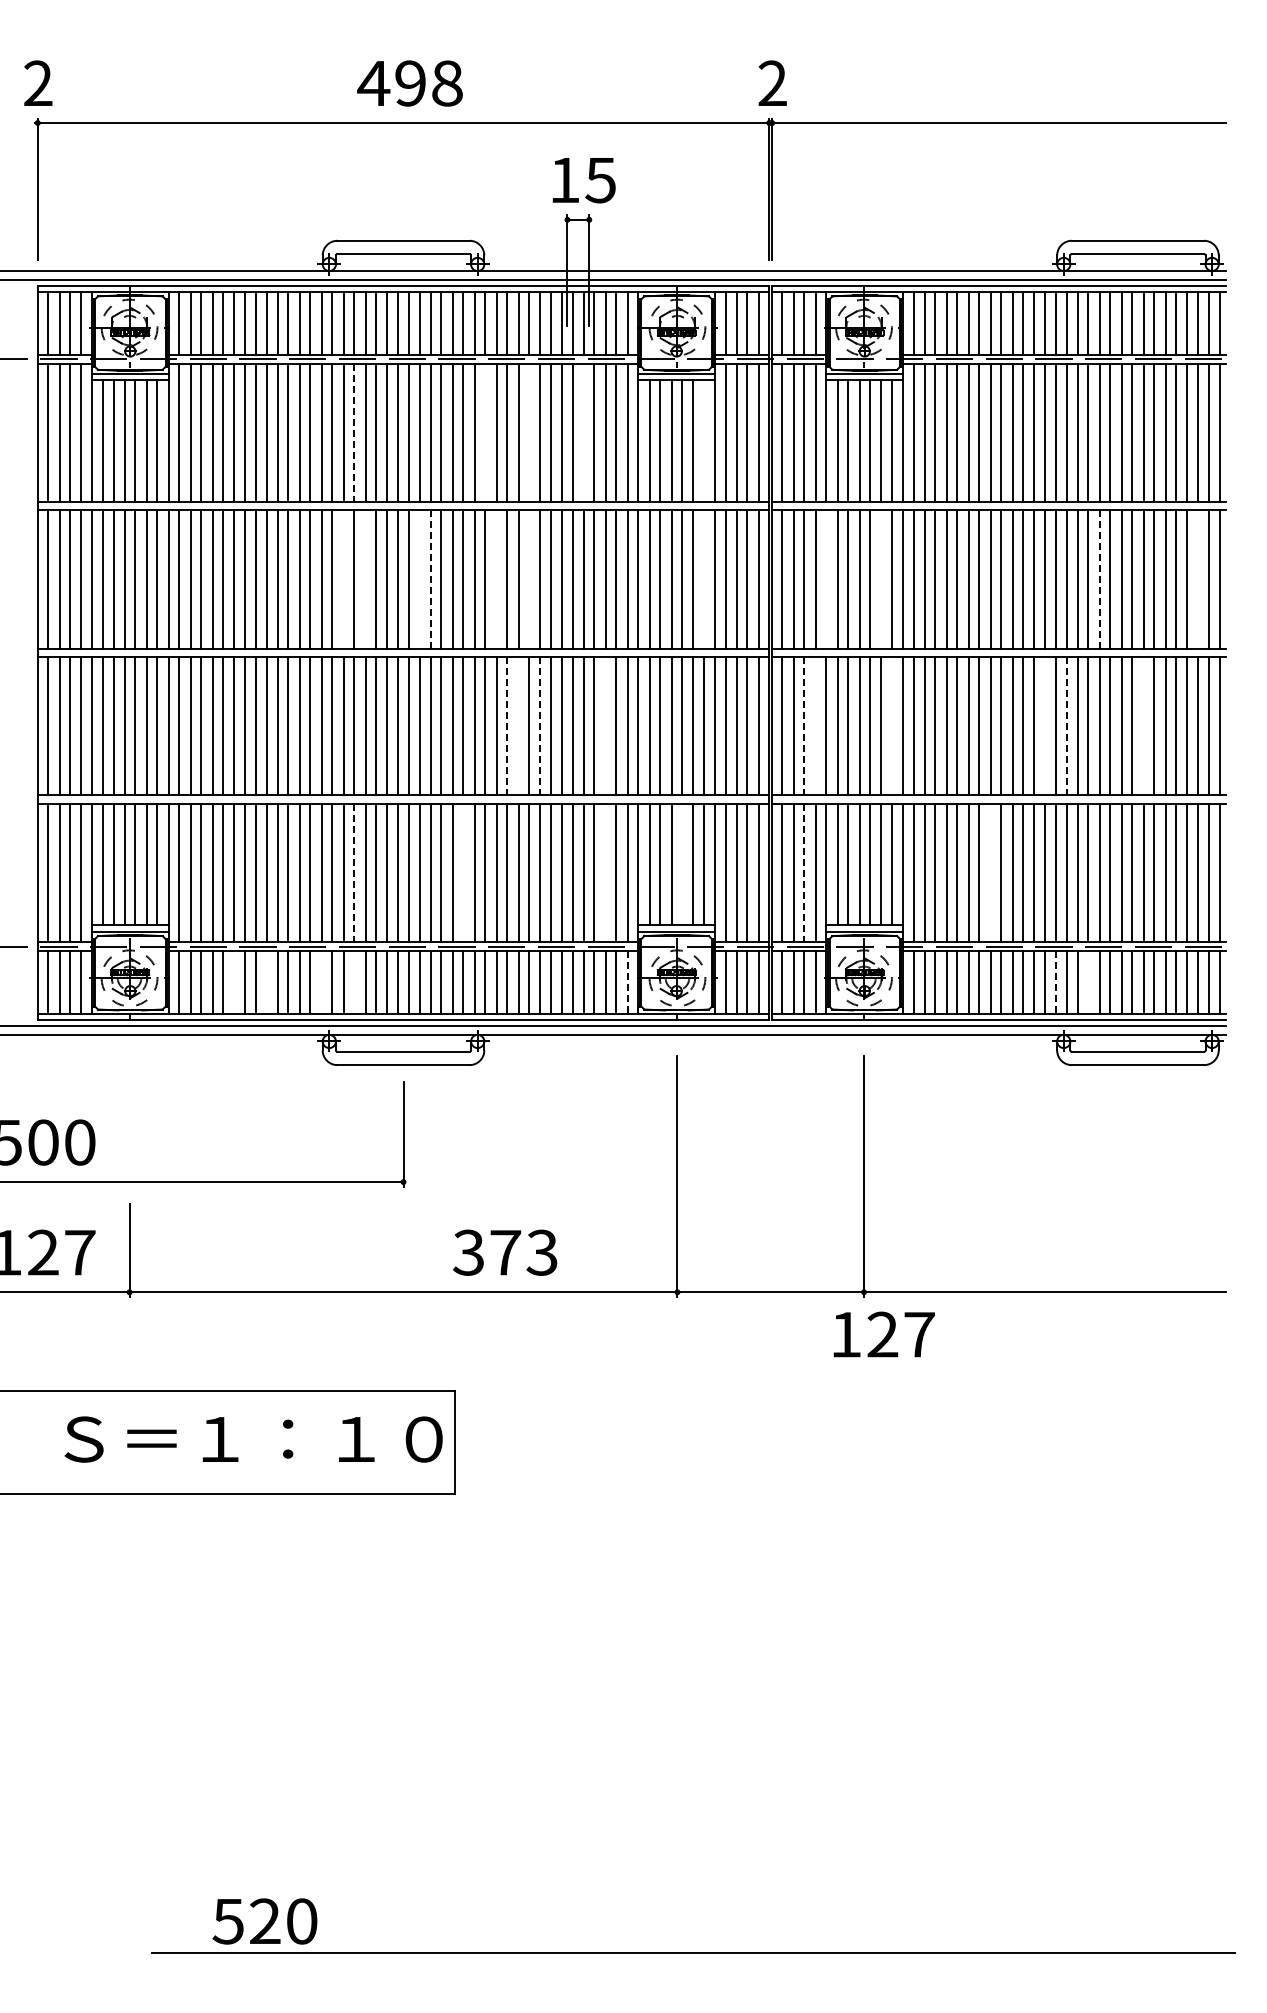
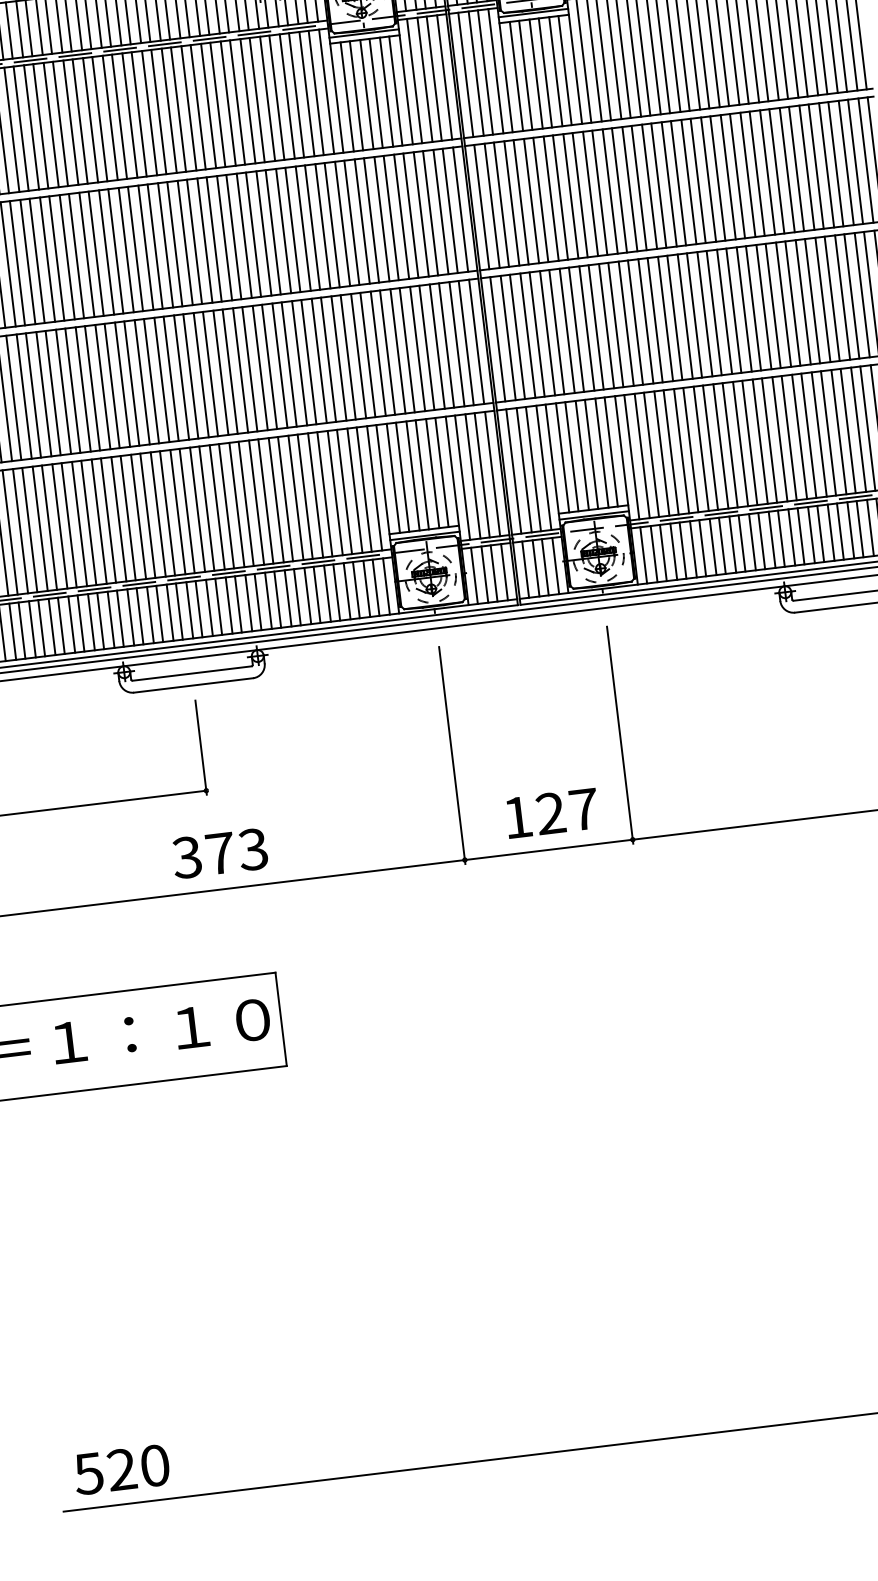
line: (485, 432) -> (198, 107), added
line: (528, 432) -> (237, 102), added
line: (584, 432) -> (287, 96), added
line: (354, 433) -> (80, 122), dashed -> solid
line: (703, 440) -> (395, 90), added
line: (343, 579) -> (86, 254), added
line: (365, 579) -> (106, 252), added
line: (419, 579) -> (155, 246), added
line: (496, 579) -> (224, 238), added
line: (528, 579) -> (253, 234), added
line: (703, 579) -> (410, 215), added
line: (826, 579) -> (521, 202), added
line: (881, 579) -> (570, 196), added
line: (1197, 579) -> (855, 161), added
line: (431, 580) -> (165, 246), dashed -> solid
line: (1100, 580) -> (768, 173), dashed -> solid
line: (507, 726) -> (250, 369), dashed -> solid
line: (518, 726) -> (260, 368), added
line: (540, 726) -> (280, 365), dashed -> solid
line: (606, 726) -> (339, 358), added
line: (804, 726) -> (517, 337), dashed -> solid
line: (815, 726) -> (527, 335), added
line: (891, 726) -> (595, 327), added
line: (1044, 726) -> (733, 310), added
line: (1066, 726) -> (753, 308), dashed -> solid
line: (1143, 726) -> (822, 300), added
line: (681, 864) -> (421, 474), added
line: (354, 873) -> (128, 518), dashed -> solid
line: (463, 873) -> (226, 506), added
line: (606, 873) -> (355, 490), added
line: (804, 873) -> (533, 469), dashed -> solid
line: (990, 873) -> (701, 449), added
line: (234, 982) -> (32, 629), added
line: (266, 982) -> (61, 626), added
line: (321, 982) -> (110, 620), added
line: (354, 982) -> (140, 616), added
line: (627, 982) -> (386, 586), dashed -> solid
line: (1056, 982) -> (772, 539), dashed -> solid
line: (1088, 982) -> (801, 536), added
text: (505, 1252) -> (220, 853), moved
text: (883, 1334) -> (551, 813), moved
text: (264, 1921) -> (121, 1469), moved

